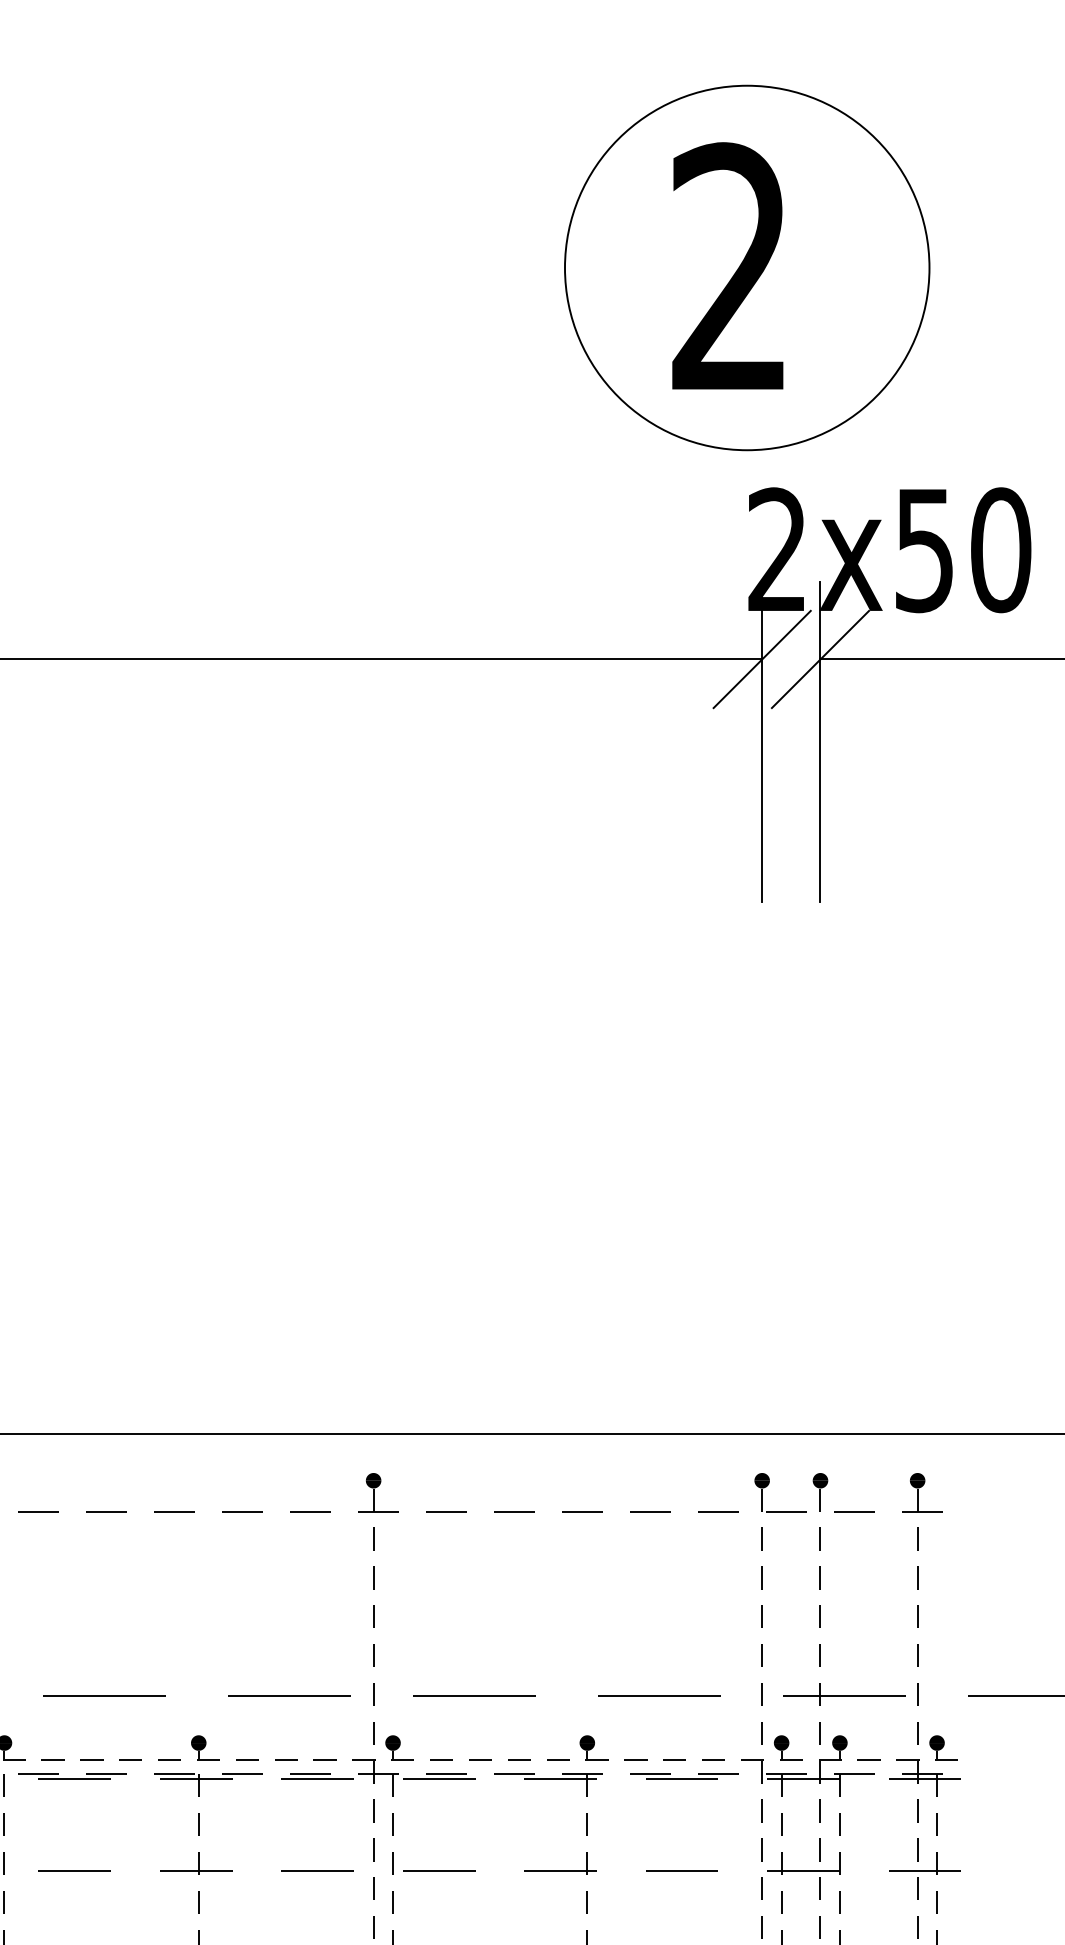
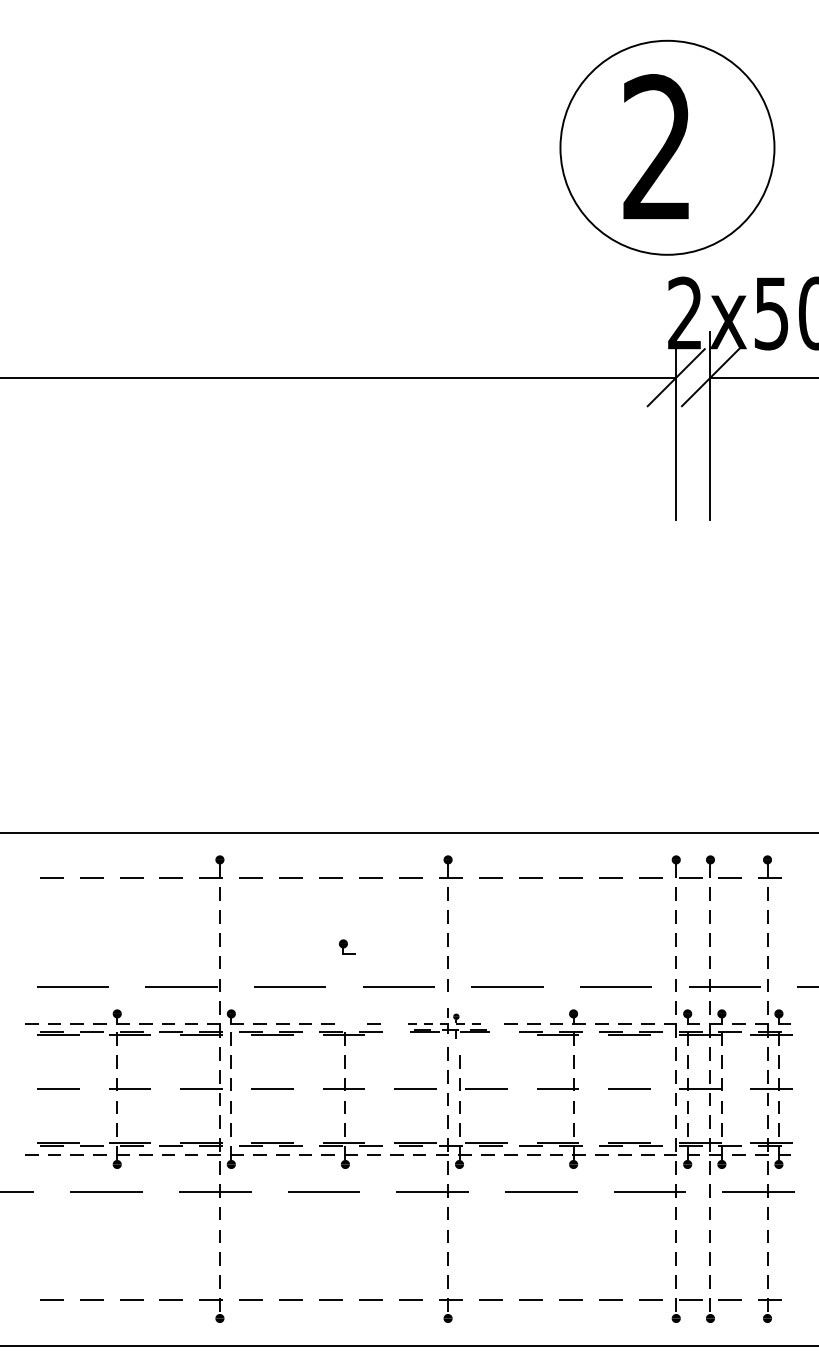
part: (205, 1747) -> (347, 946), moved
part: (374, 1759) -> (448, 1023), size x0.7

